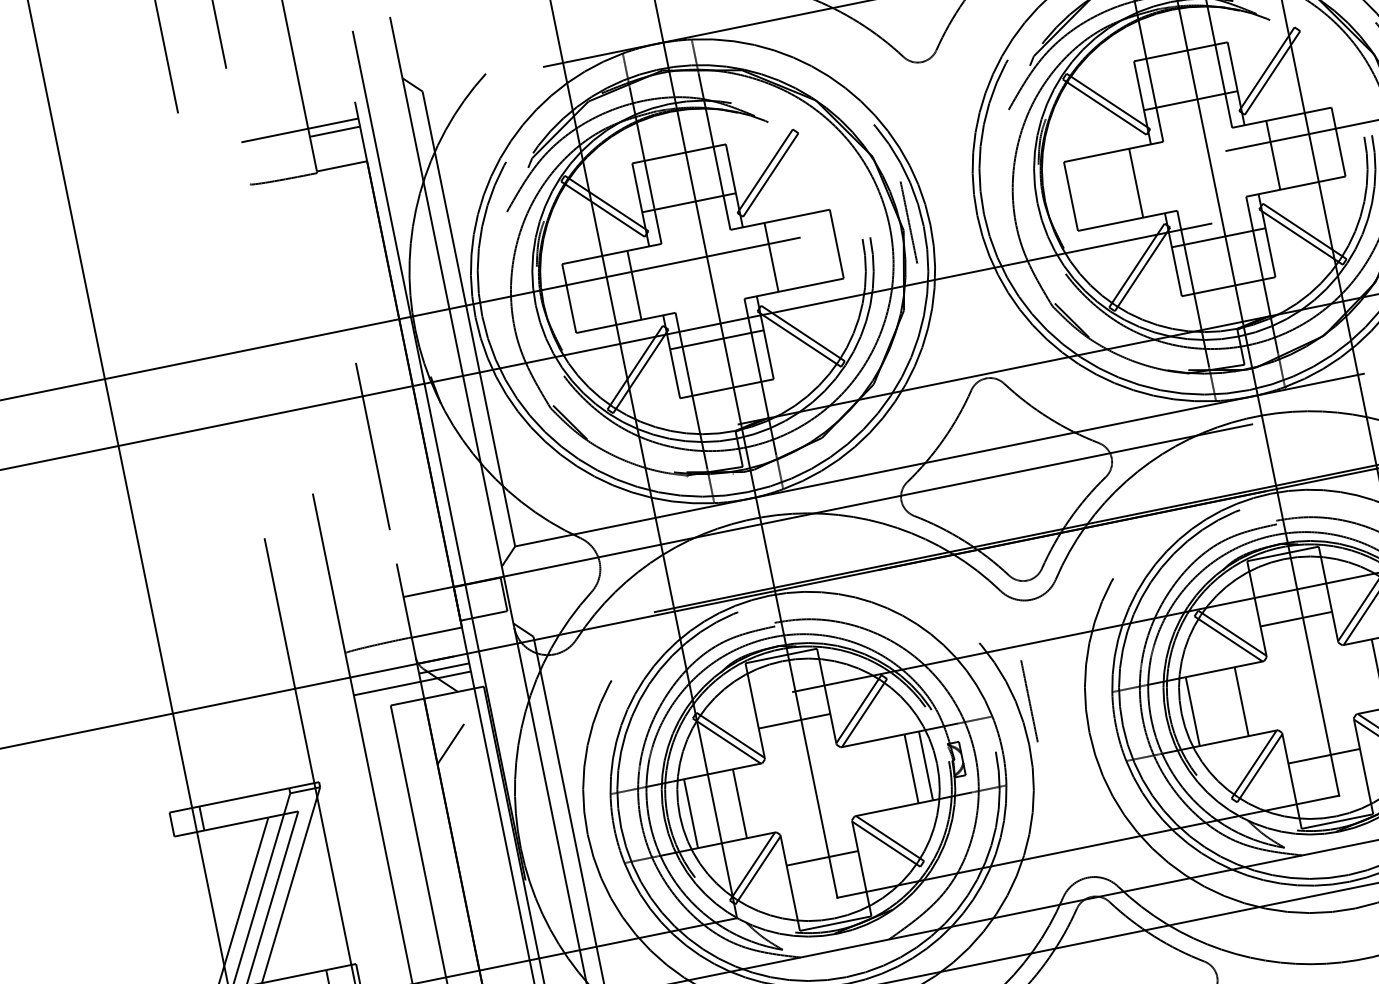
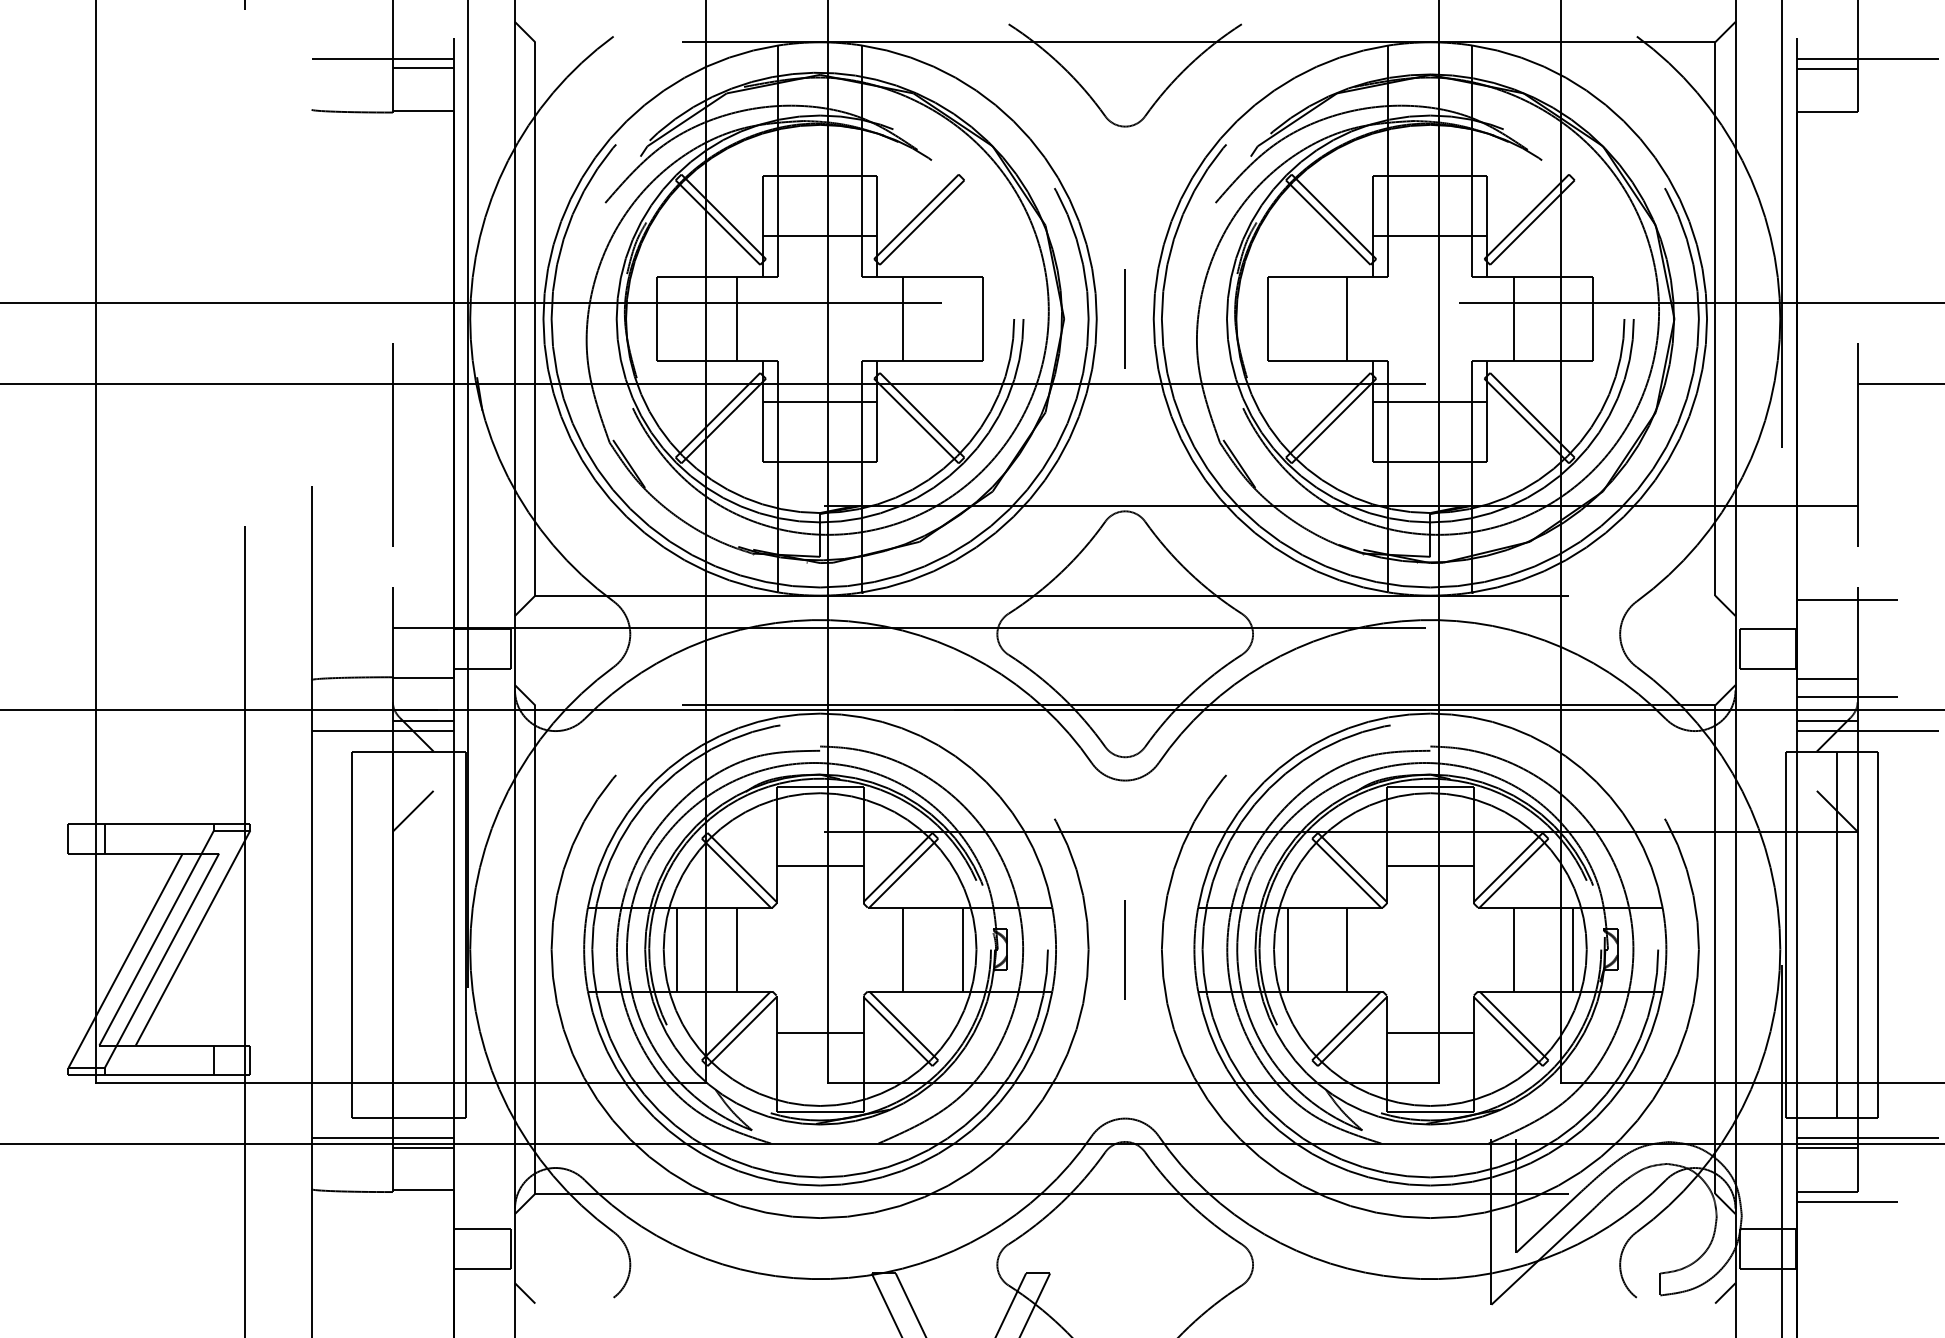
line: (908, 222) -> (1124, 318), moved
line: (1028, 701) -> (1124, 949), moved
line: (911, 768) -> (903, 949), moved

